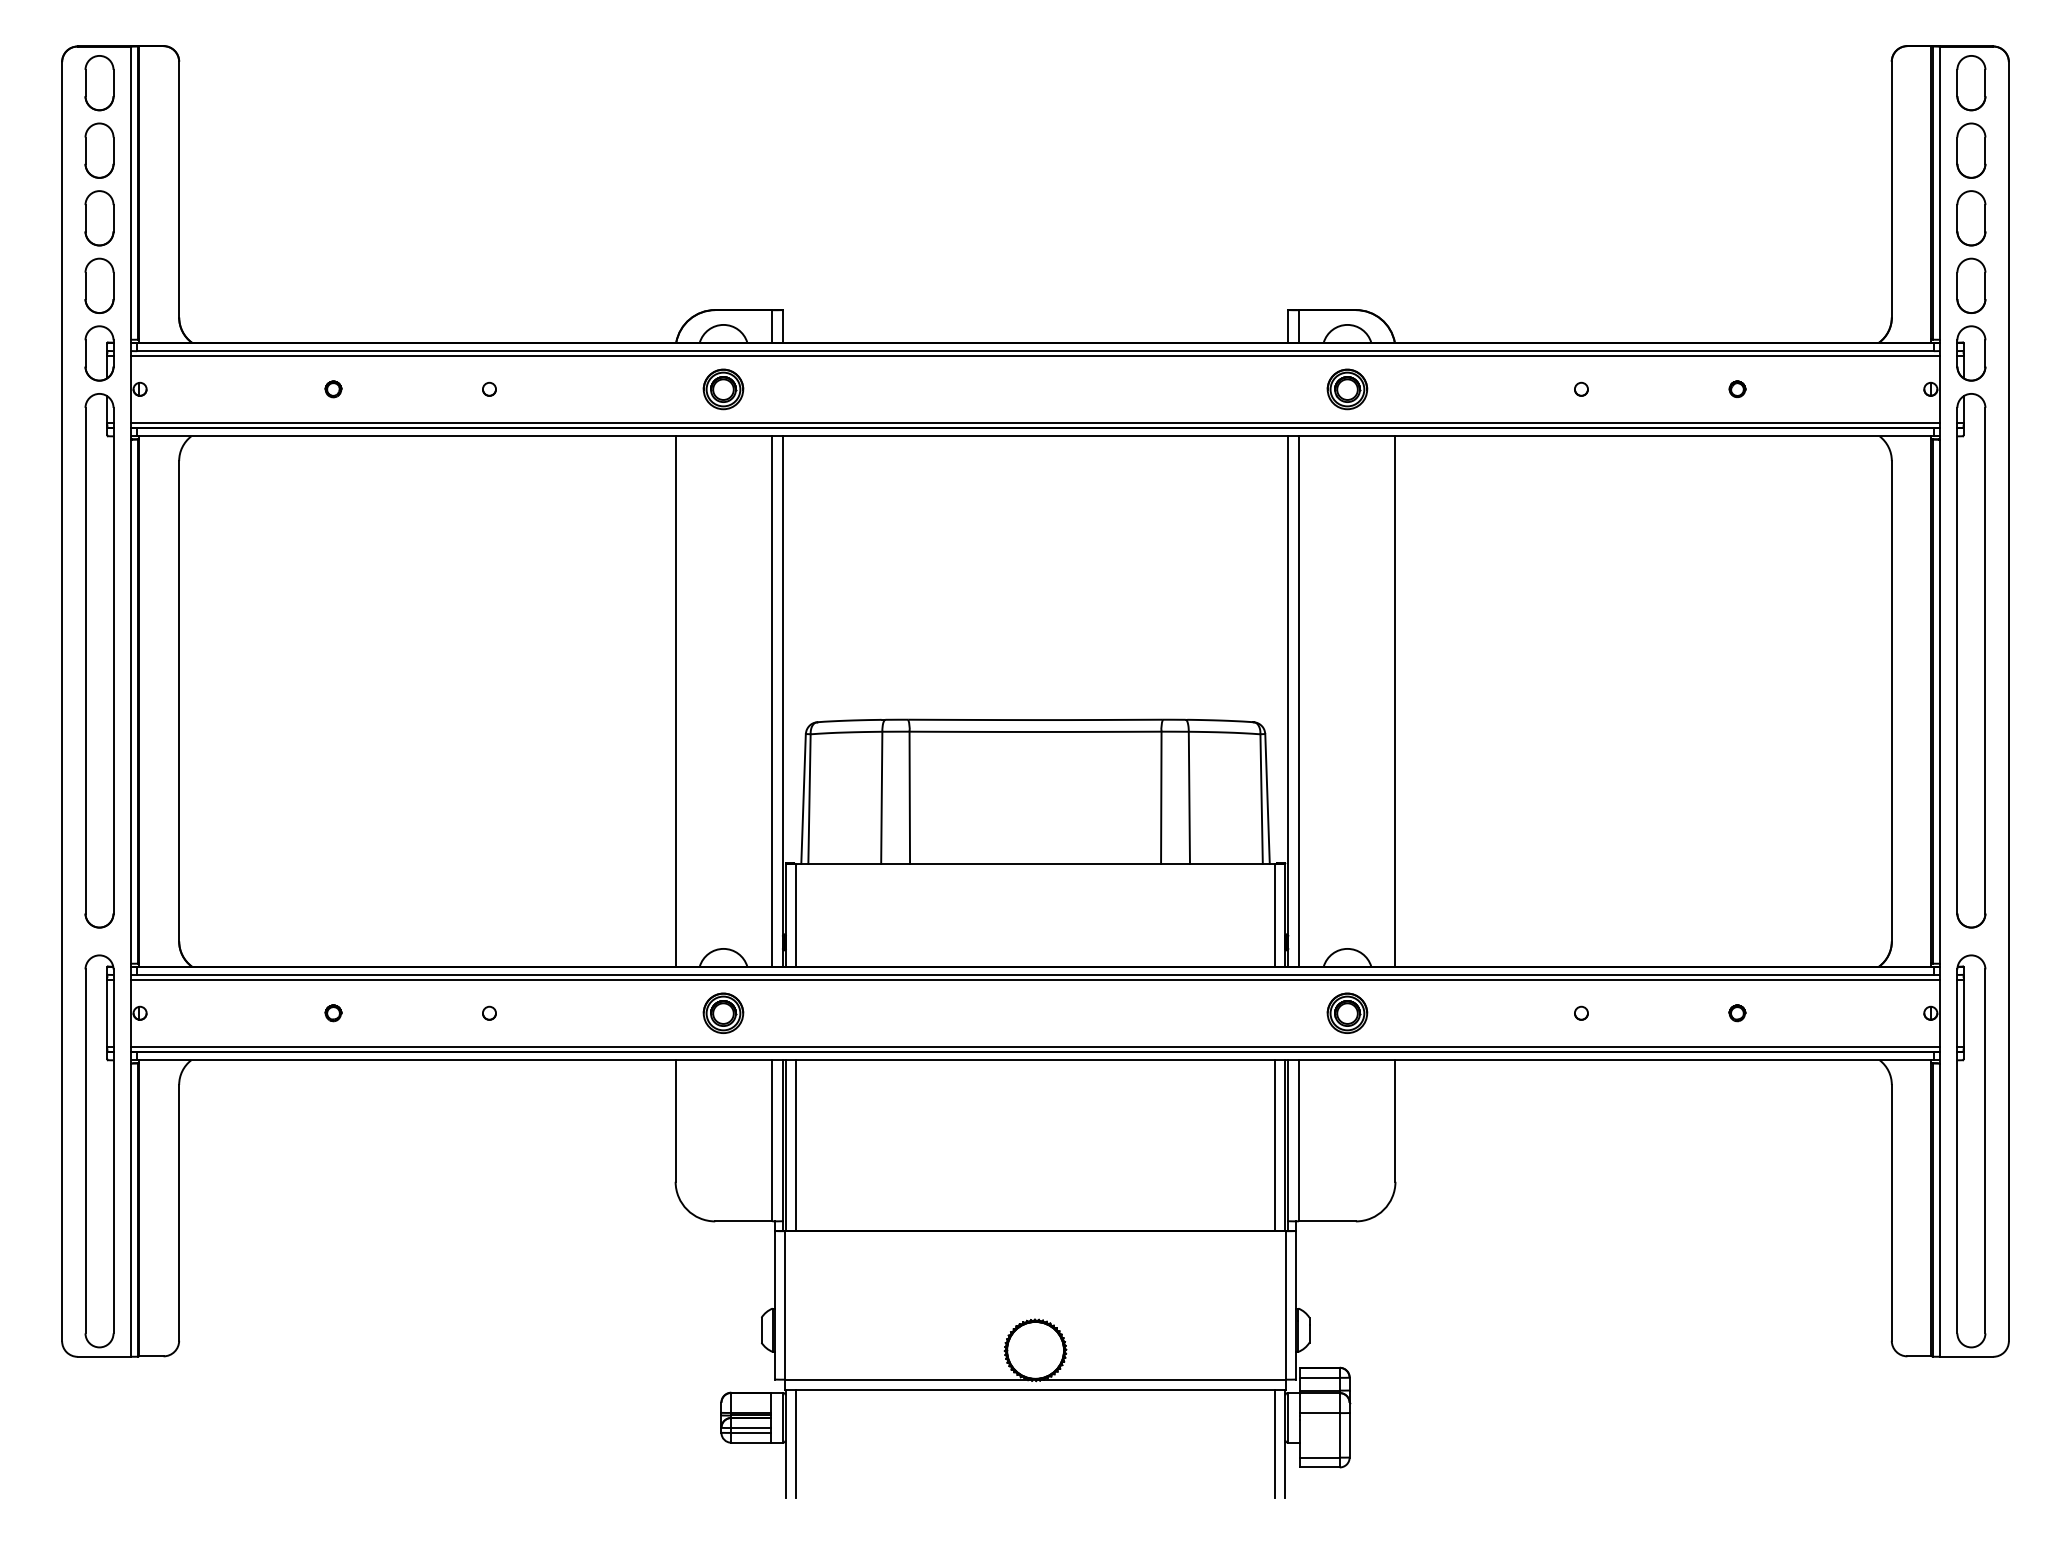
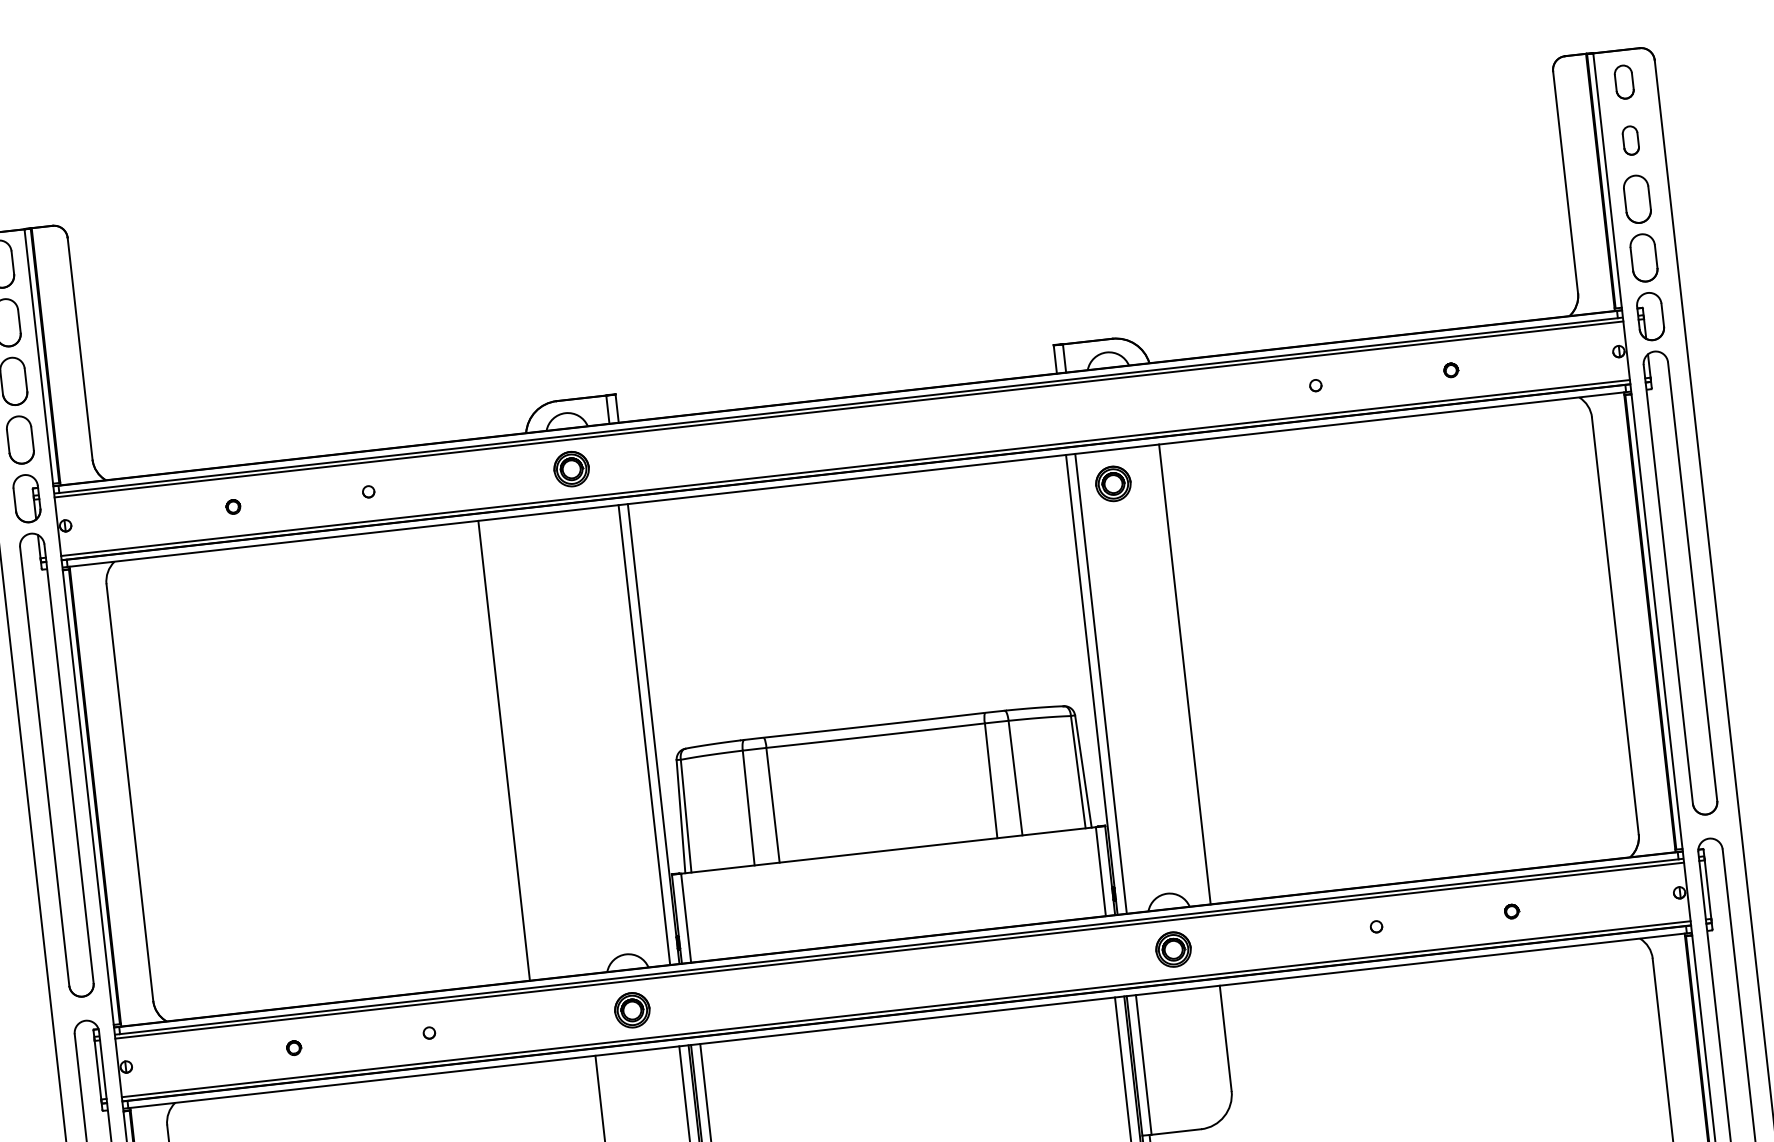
part: (1971, 83) -> (1624, 82), size x0.7
part: (1971, 150) -> (1630, 140), size x0.6
part: (1347, 389) -> (1113, 483), moved
line: (675, 701) -> (504, 750), moved

